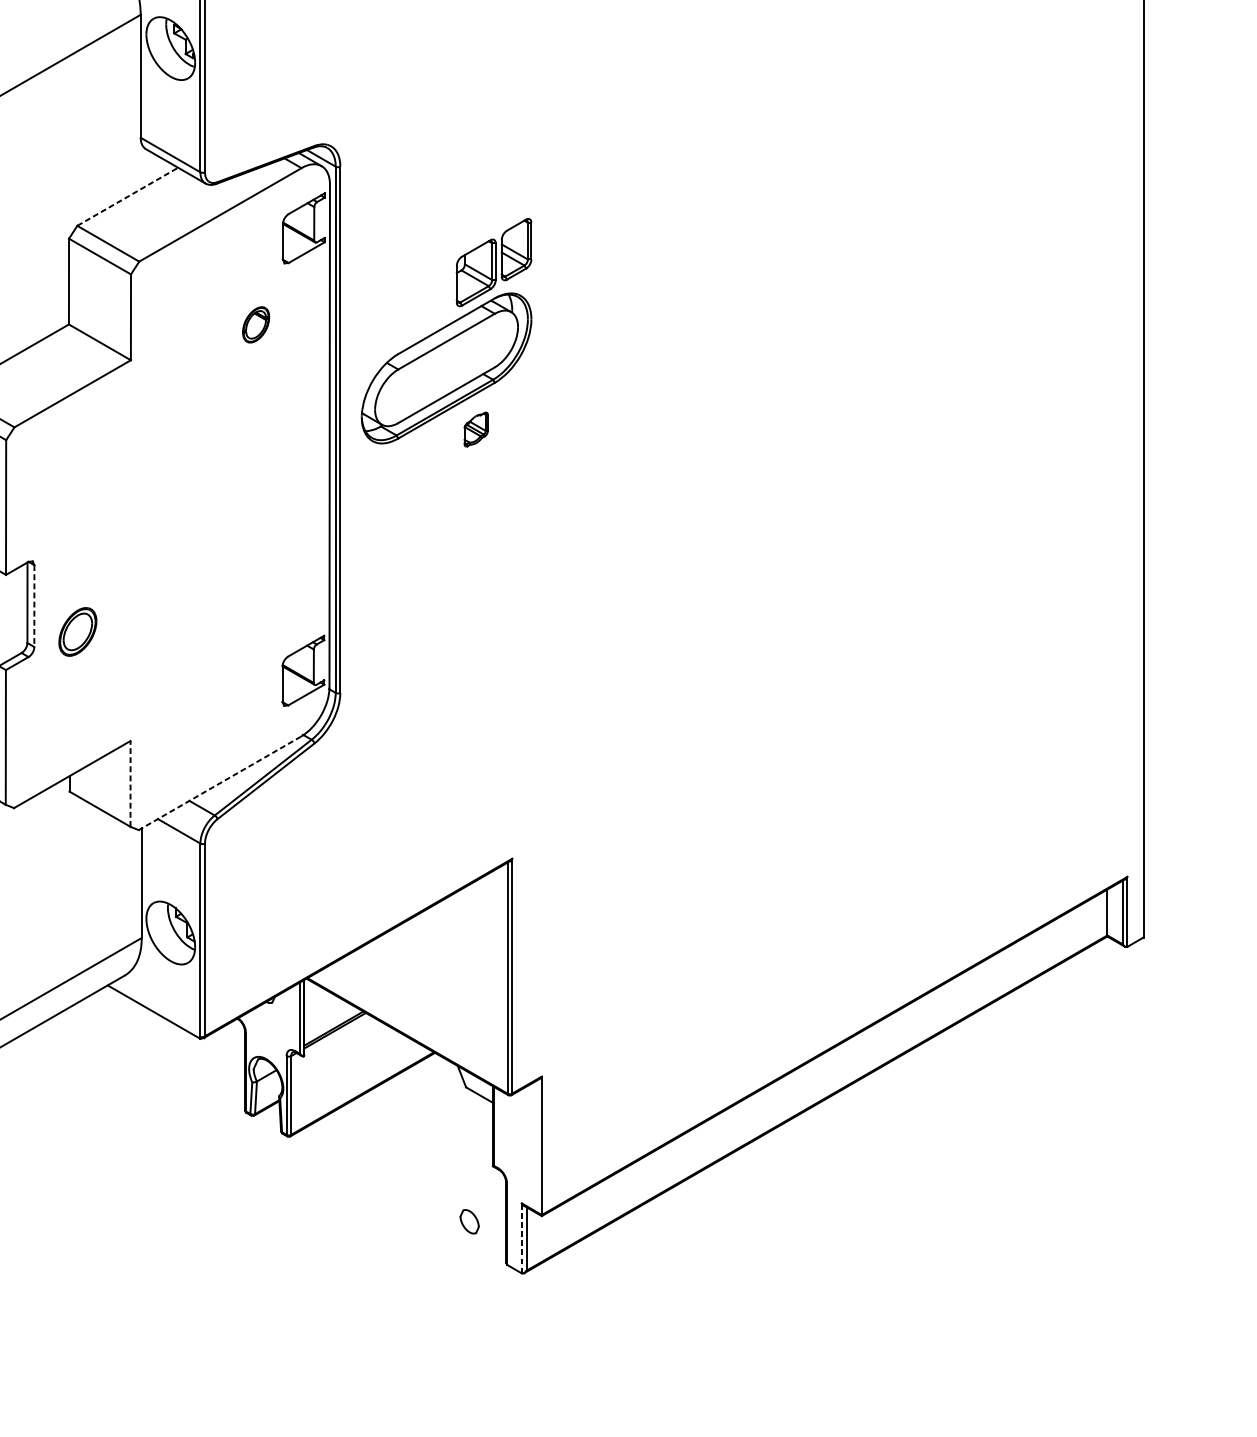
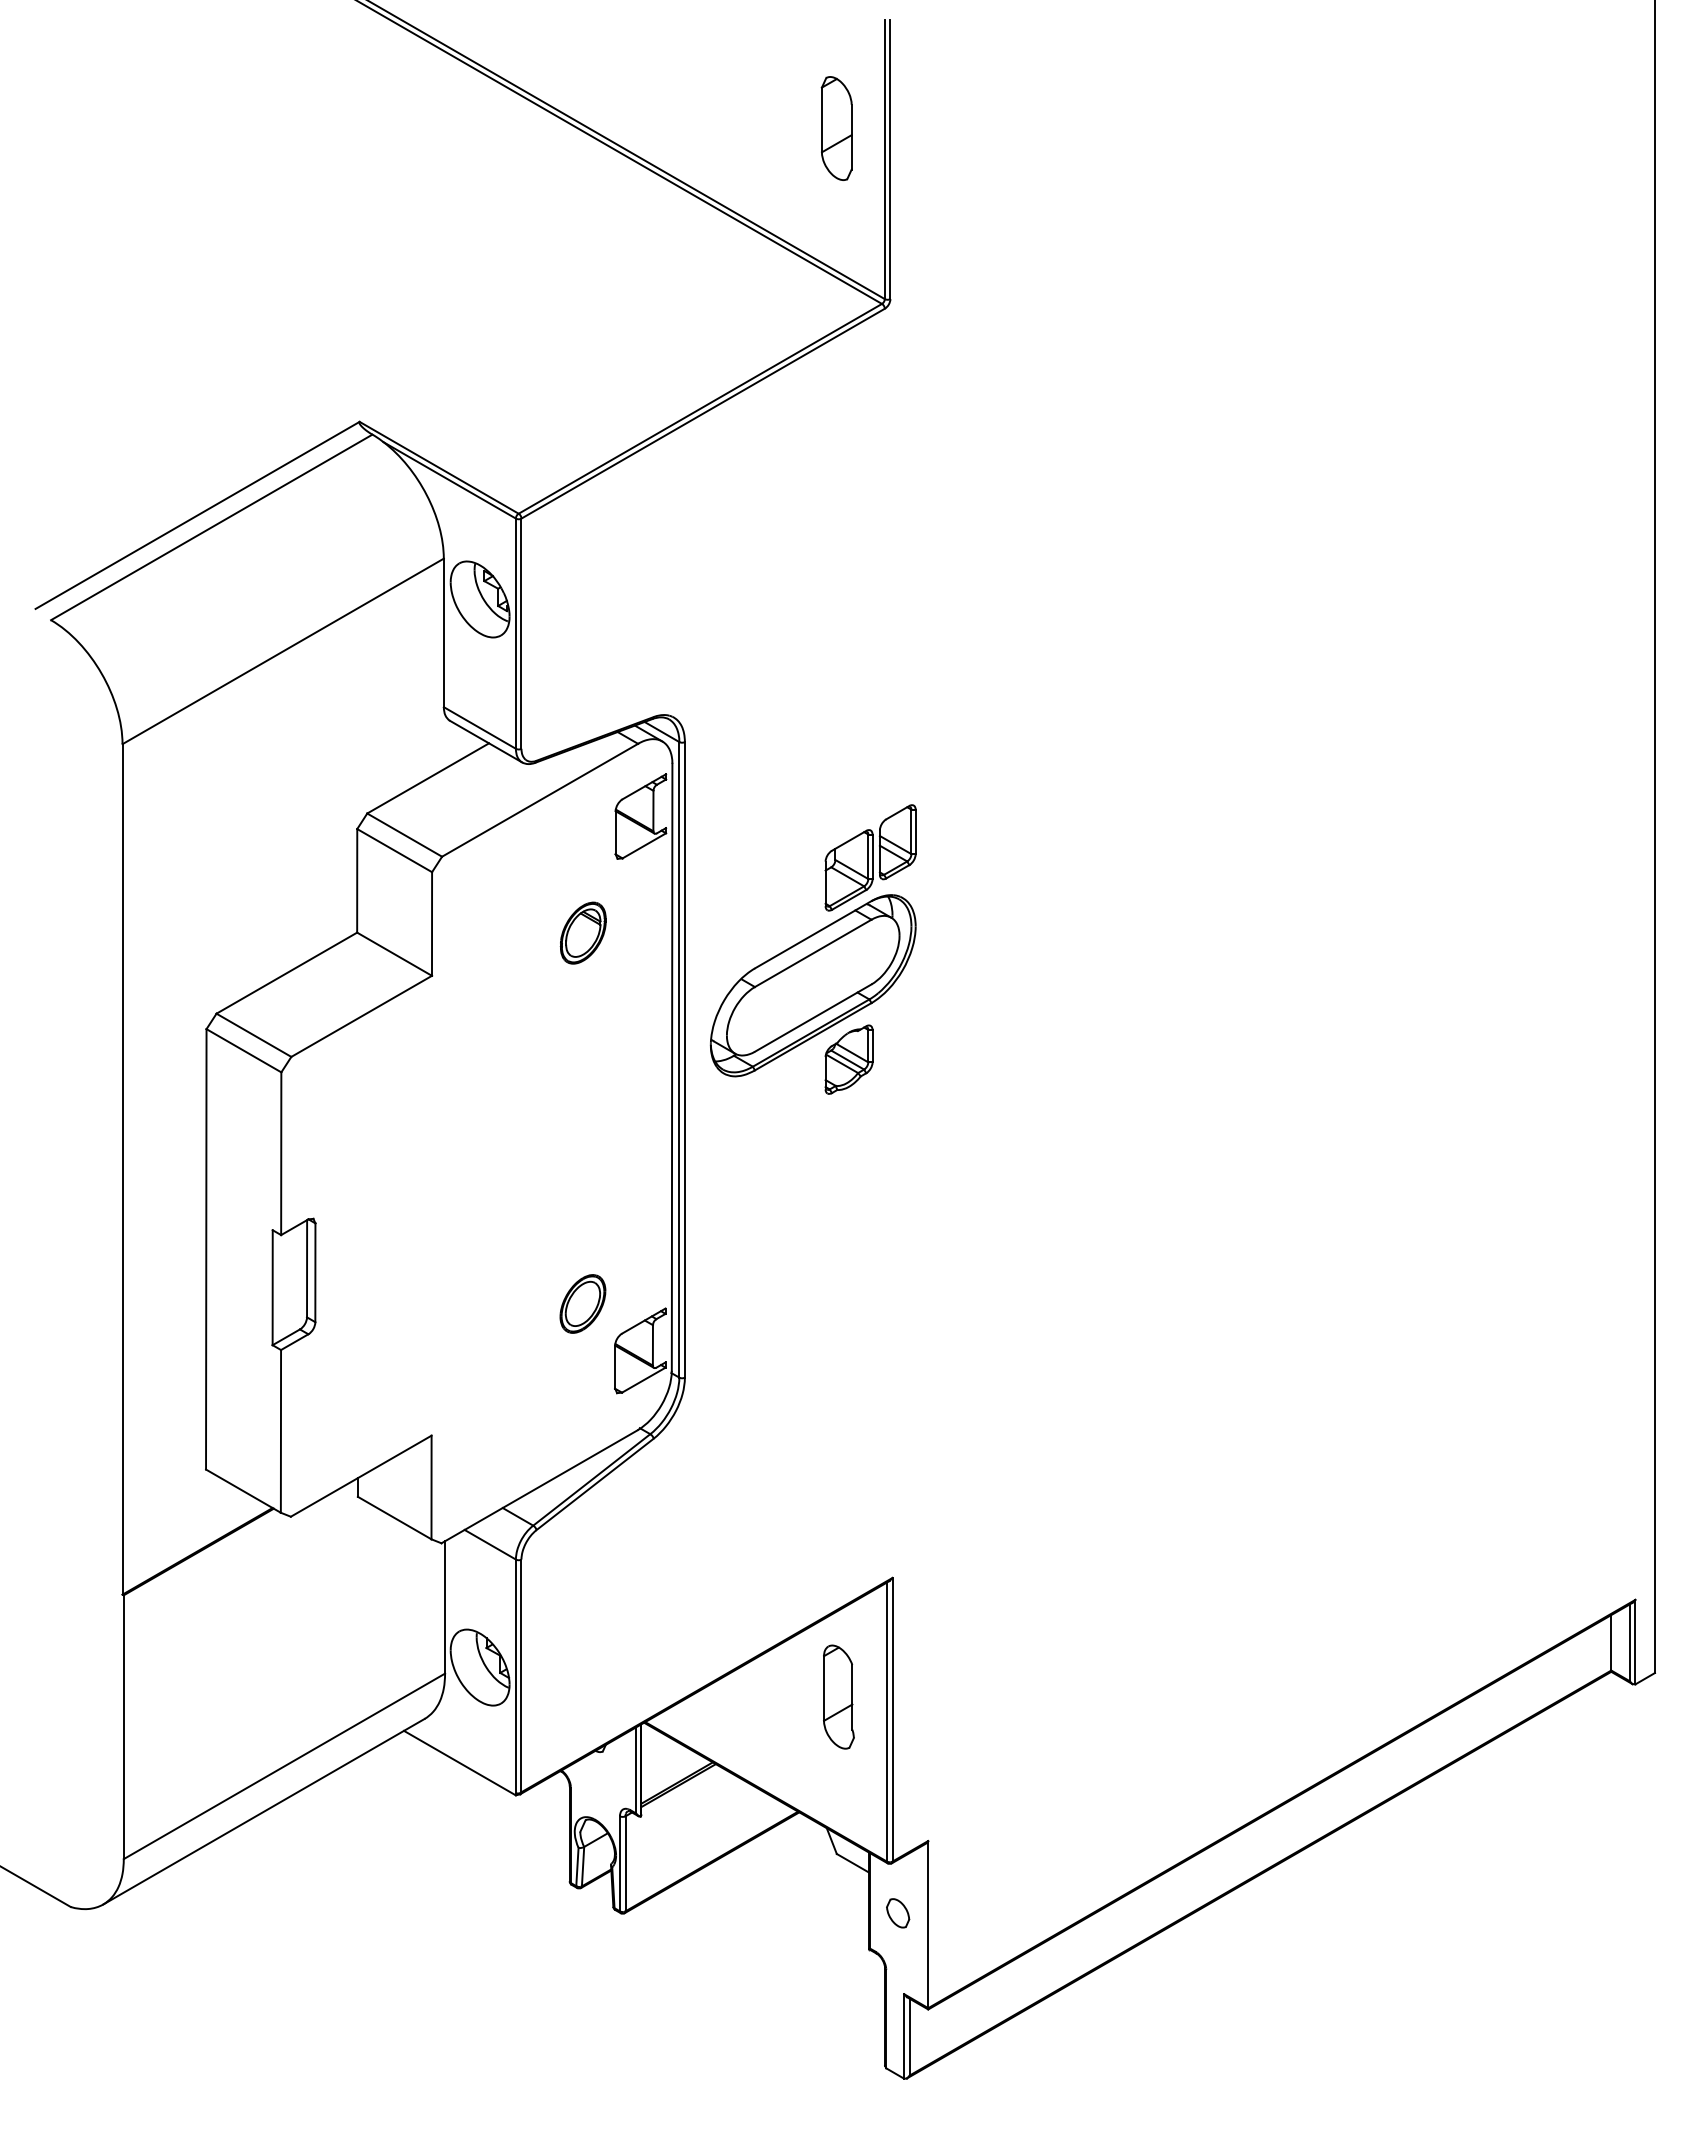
line: (128, 196) -> (428, 778), dashed -> solid
part: (255, 324) -> (582, 932), size x1.43
part: (475, 429) -> (848, 1059), size x1.67
line: (34, 606) -> (315, 1273), dashed -> solid
part: (77, 631) -> (582, 1303), moved
line: (130, 783) -> (431, 1487), dashed -> solid
line: (219, 783) -> (539, 1487), dashed -> solid
part: (467, 956) -> (838, 1696), added
part: (469, 1221) -> (898, 1913), moved
line: (522, 1237) -> (904, 2035), dashed -> solid

